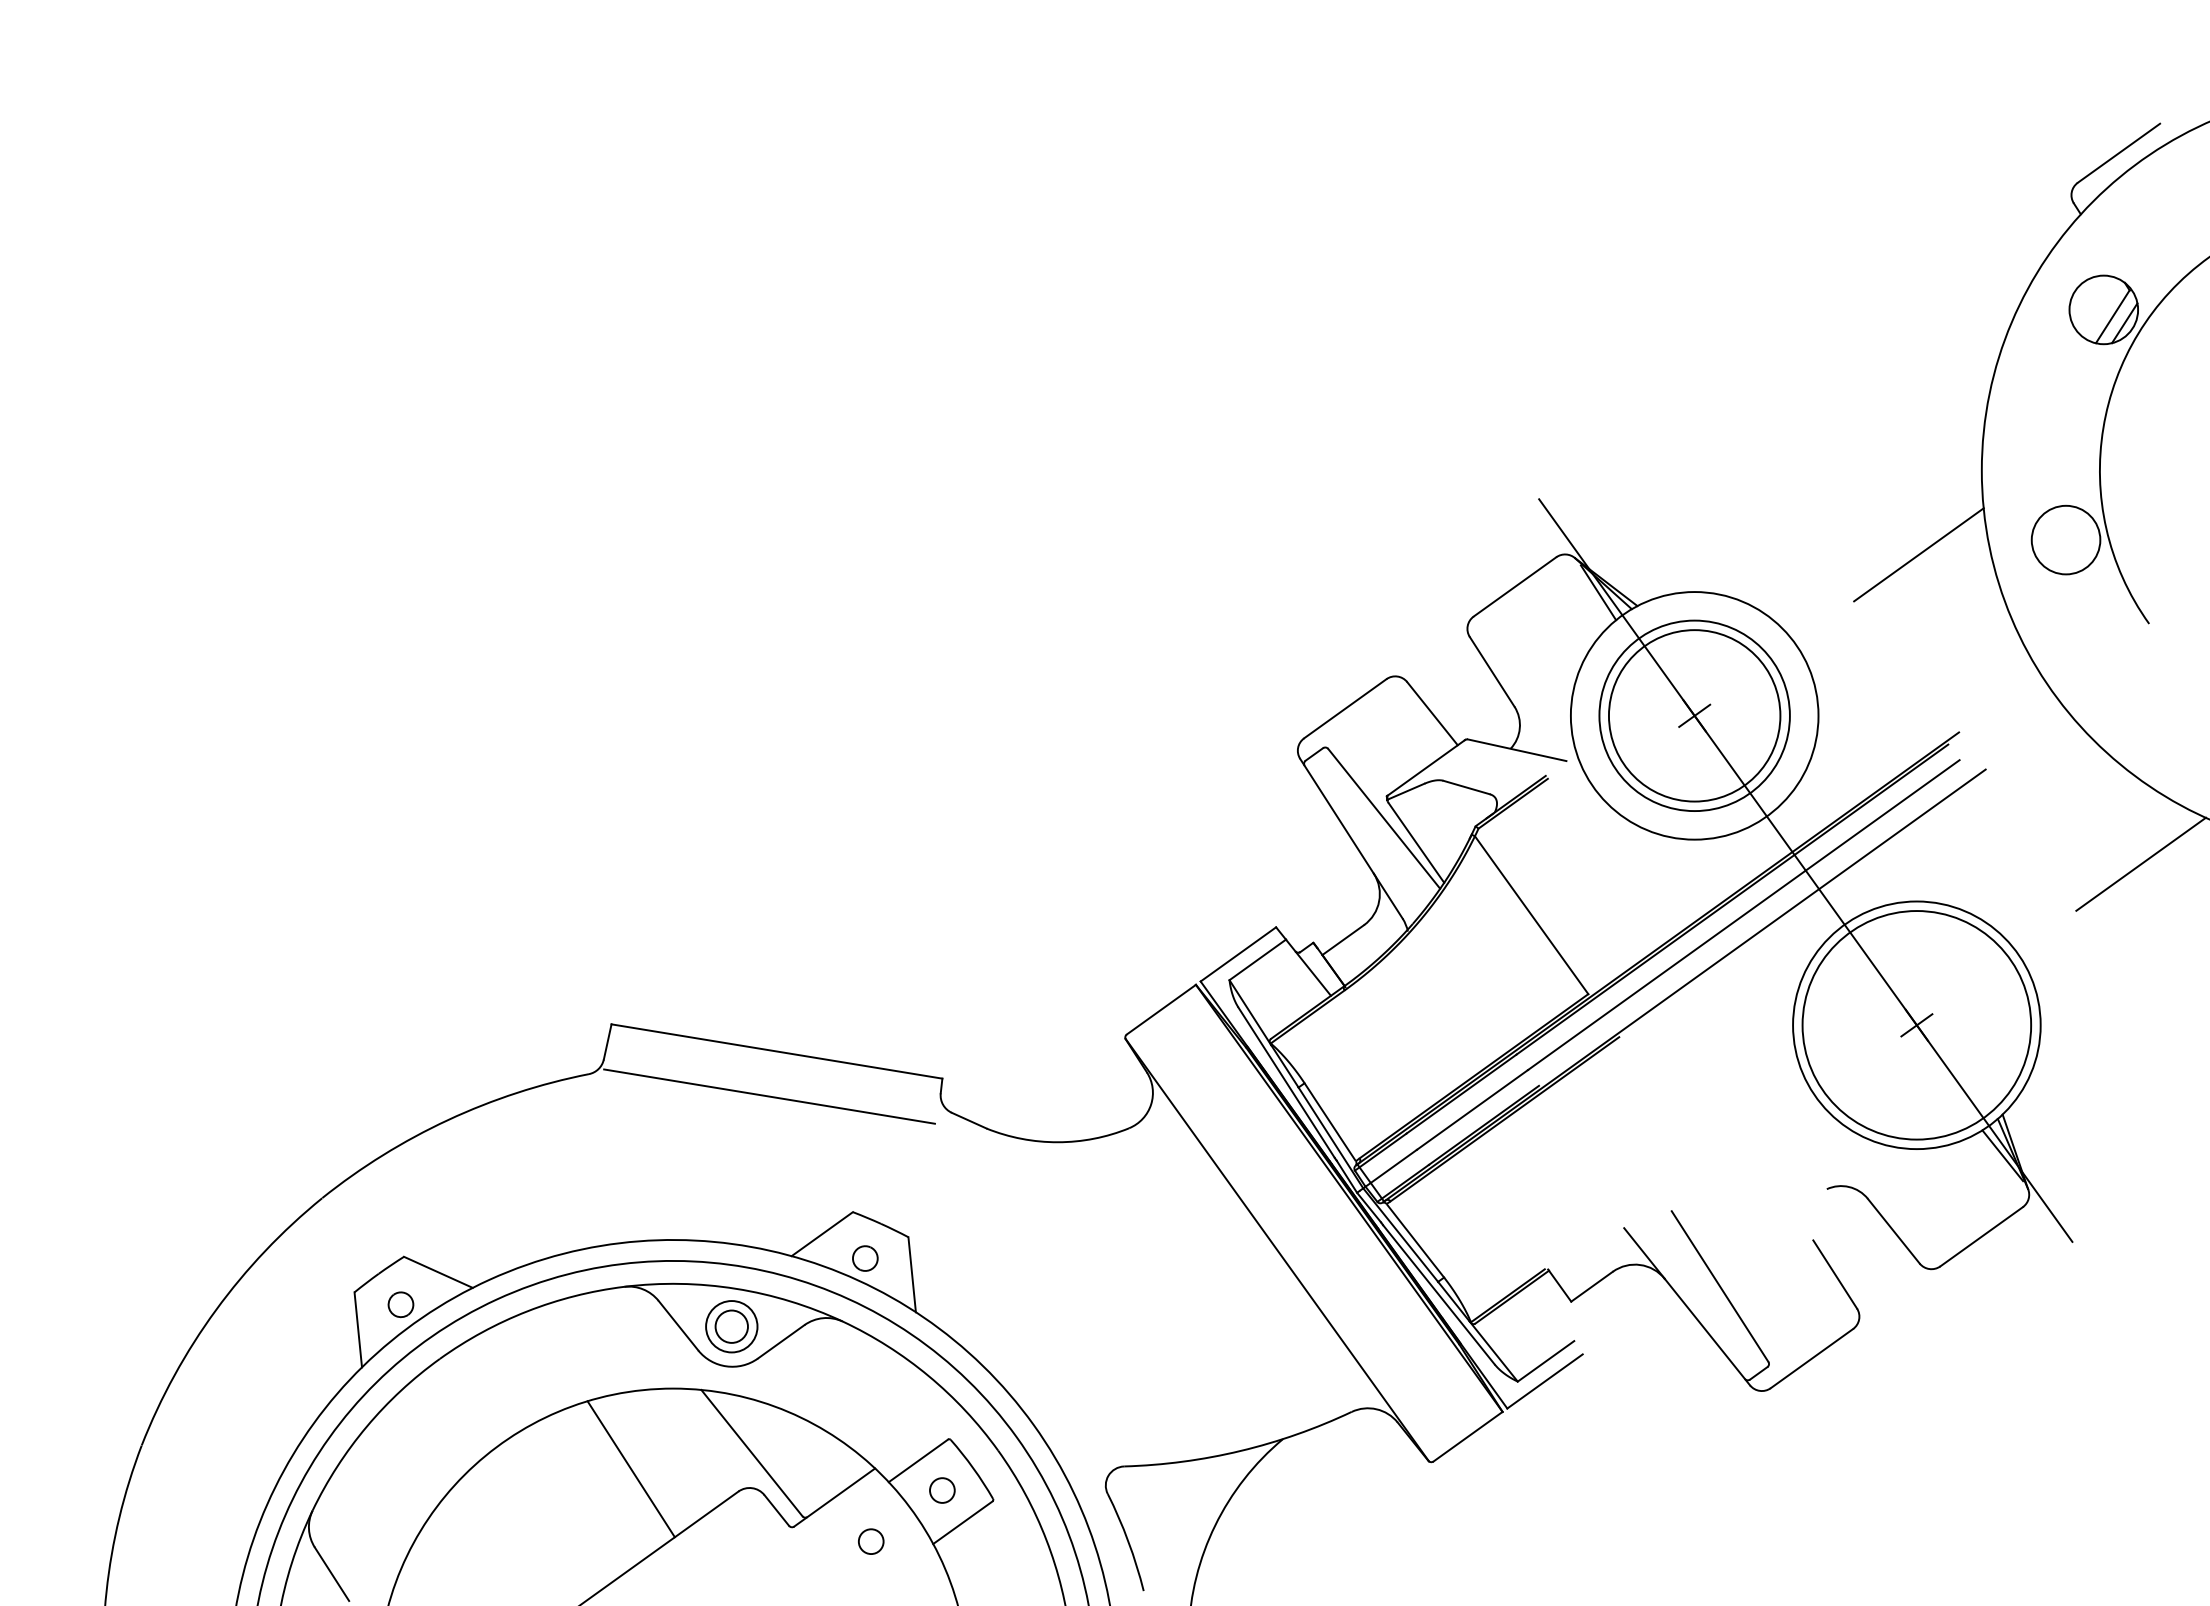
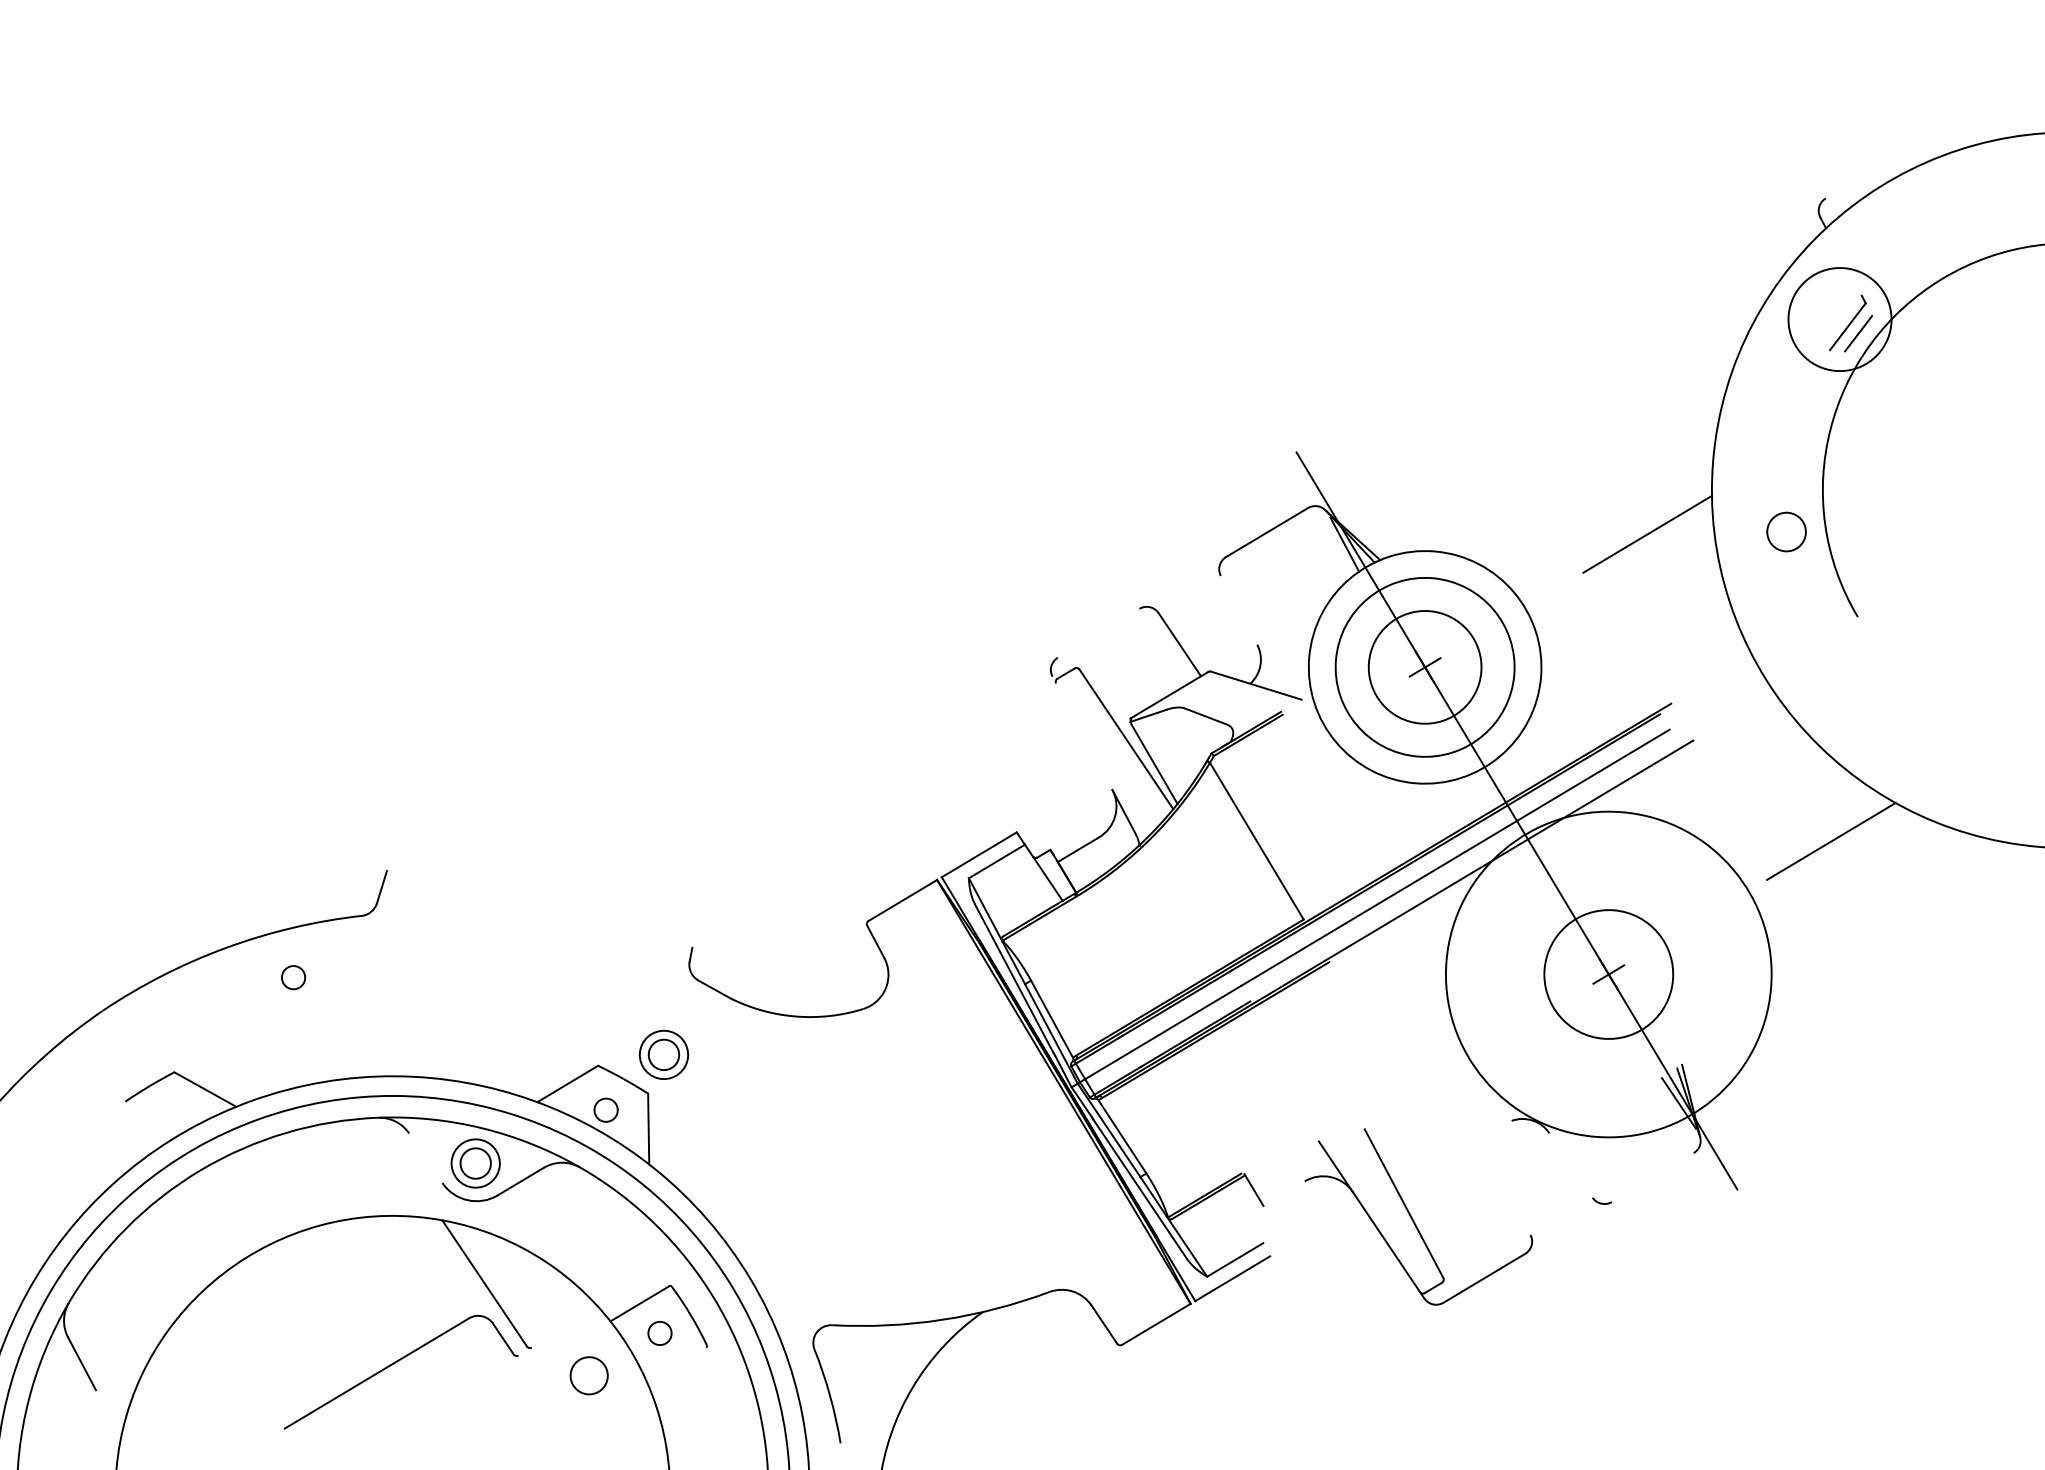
line: (2118, 152) -> (1866, 173), removed
circle: (2103, 309) -> (1839, 319), size x1.6
circle: (2065, 539) -> (1786, 531), size x0.6
line: (1491, 671) -> (1238, 609), removed
line: (1345, 708) -> (1098, 633), removed
circle: (1694, 715) -> (1424, 667), size x0.7
line: (1336, 815) -> (1082, 732), removed
circle: (1916, 1025) -> (1608, 974), size x0.6
circle: (1916, 1025) -> (1608, 974), size x1.4
line: (776, 1051) -> (539, 909), removed
line: (769, 1096) -> (529, 950), removed
part: (921, 1194) -> (663, 1054), added
line: (1893, 1230) -> (1570, 1164), removed
line: (1981, 1236) -> (1652, 1177), removed
line: (1277, 1249) -> (992, 1134), removed
line: (1834, 1274) -> (1512, 1201), removed
line: (1591, 1286) -> (1283, 1193), removed
part: (400, 1304) -> (293, 977), moved
line: (678, 1325) -> (425, 1158), removed
line: (358, 1329) -> (126, 1136), removed
line: (630, 1469) -> (369, 1289), removed
line: (834, 1497) -> (558, 1331), removed
line: (962, 1522) -> (676, 1364), removed
circle: (871, 1541) -> (589, 1375), size x1.6

